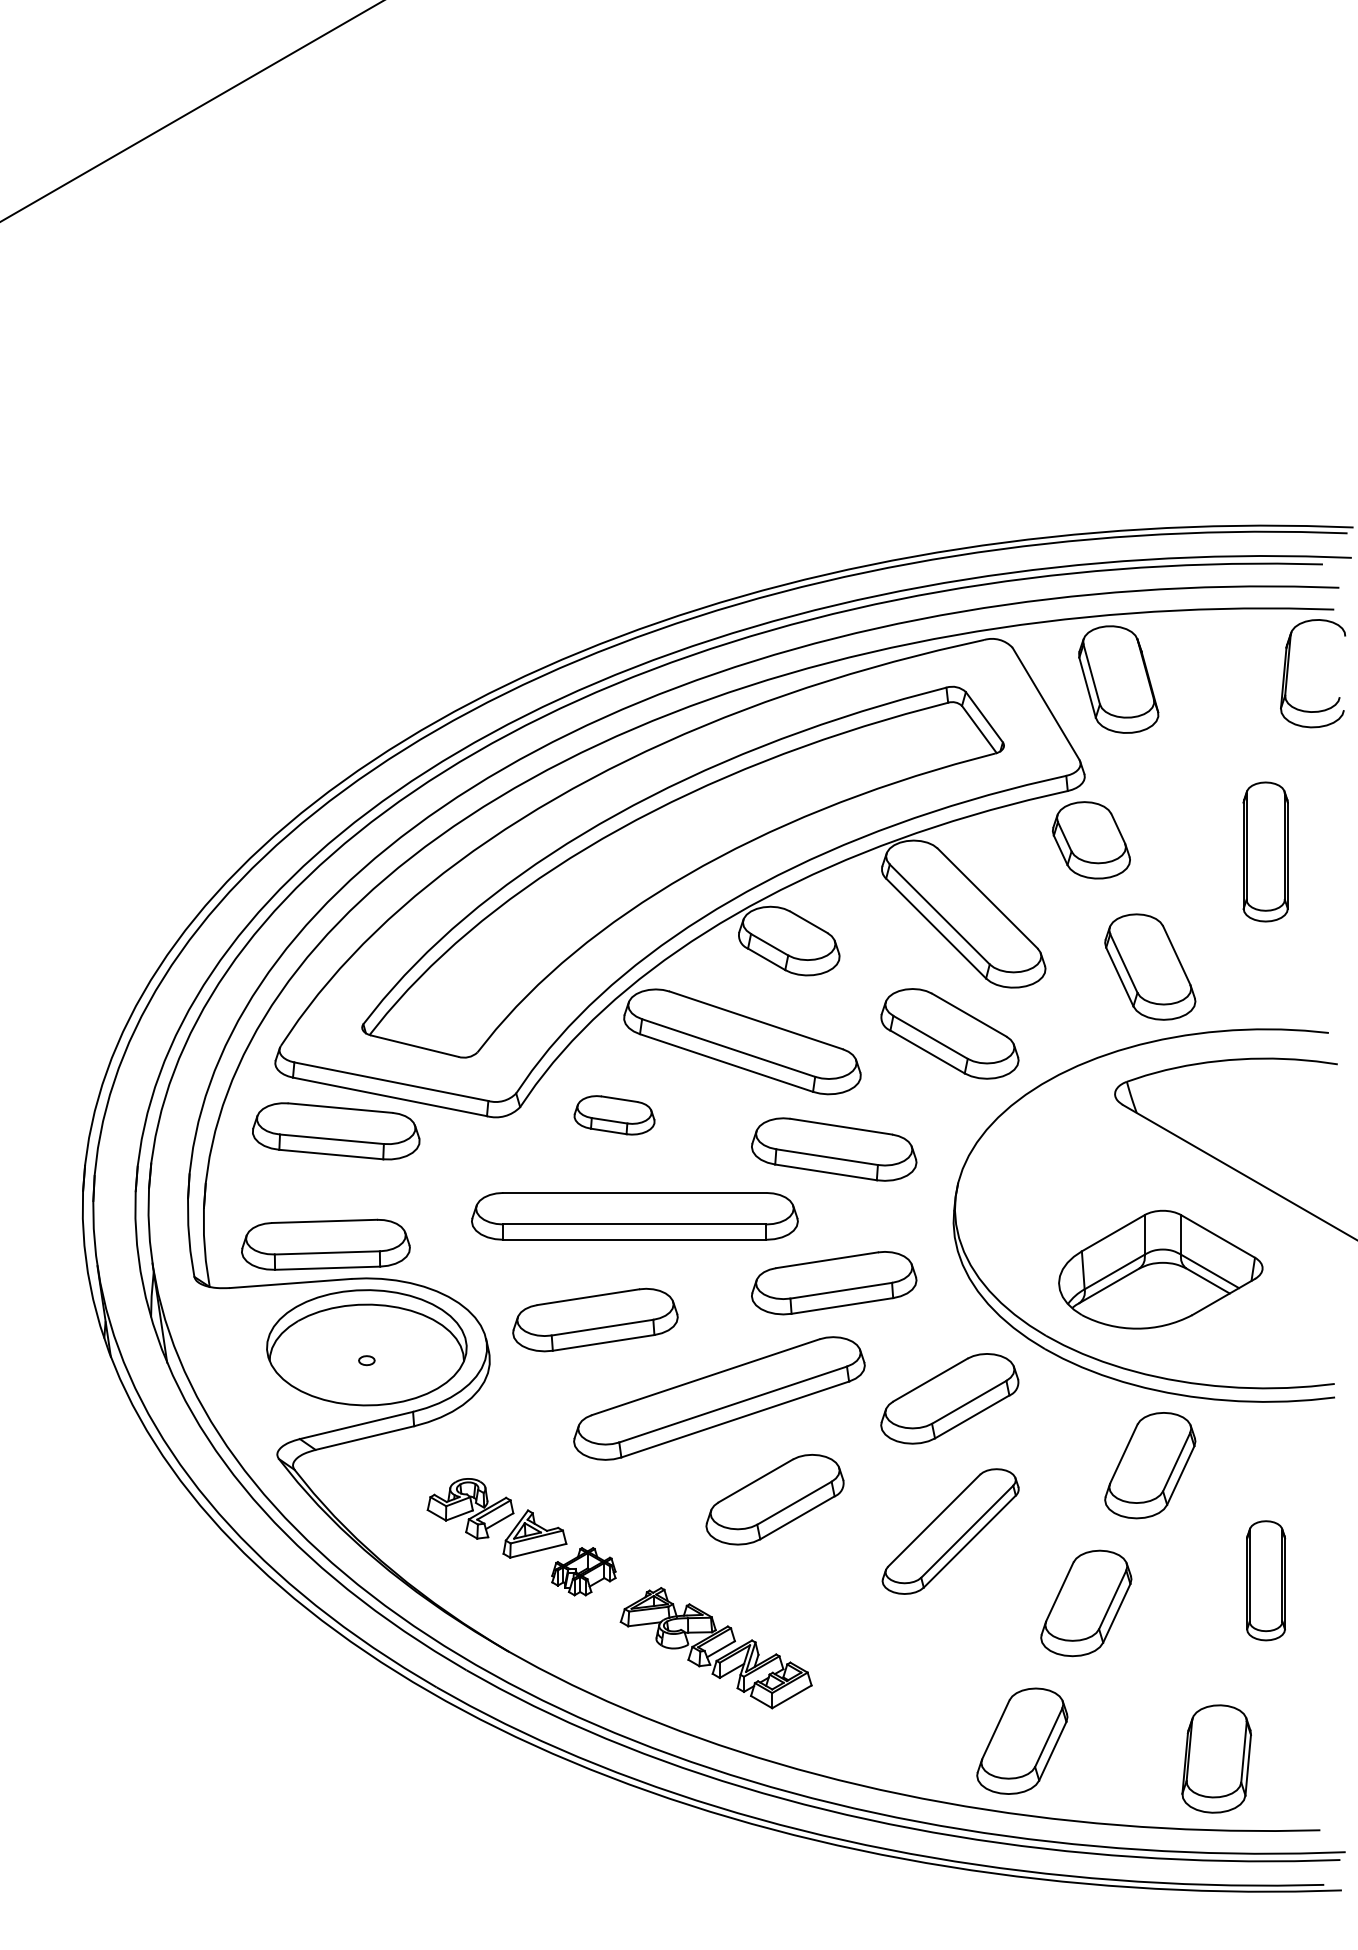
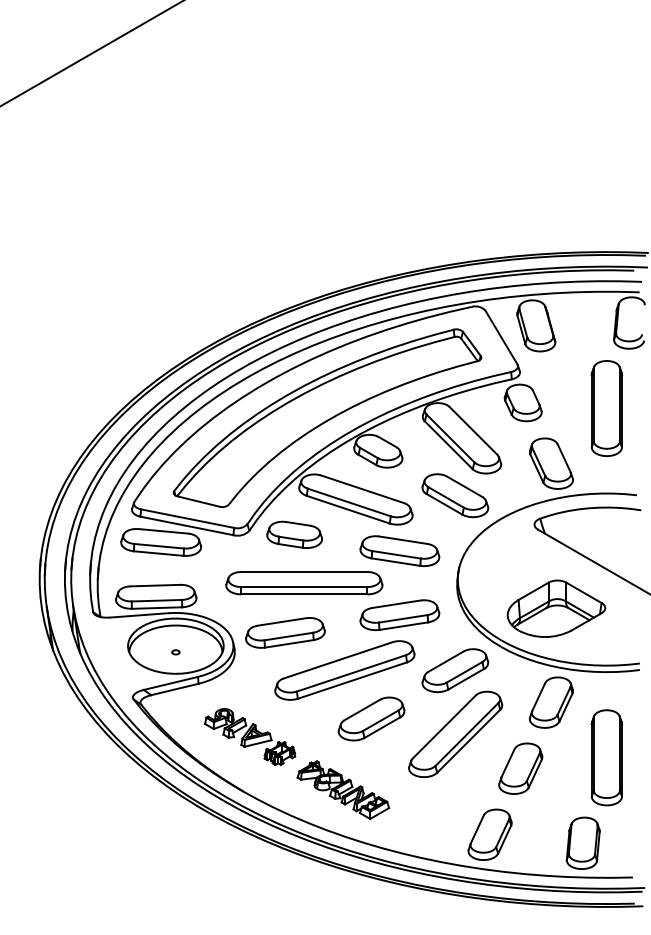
part: (1265, 851) -> (606, 408), size x1.43
part: (614, 1114) -> (294, 534), size x1.43
part: (950, 1529) -> (455, 733), size x1.43
part: (1265, 1579) -> (606, 757), size x1.67

